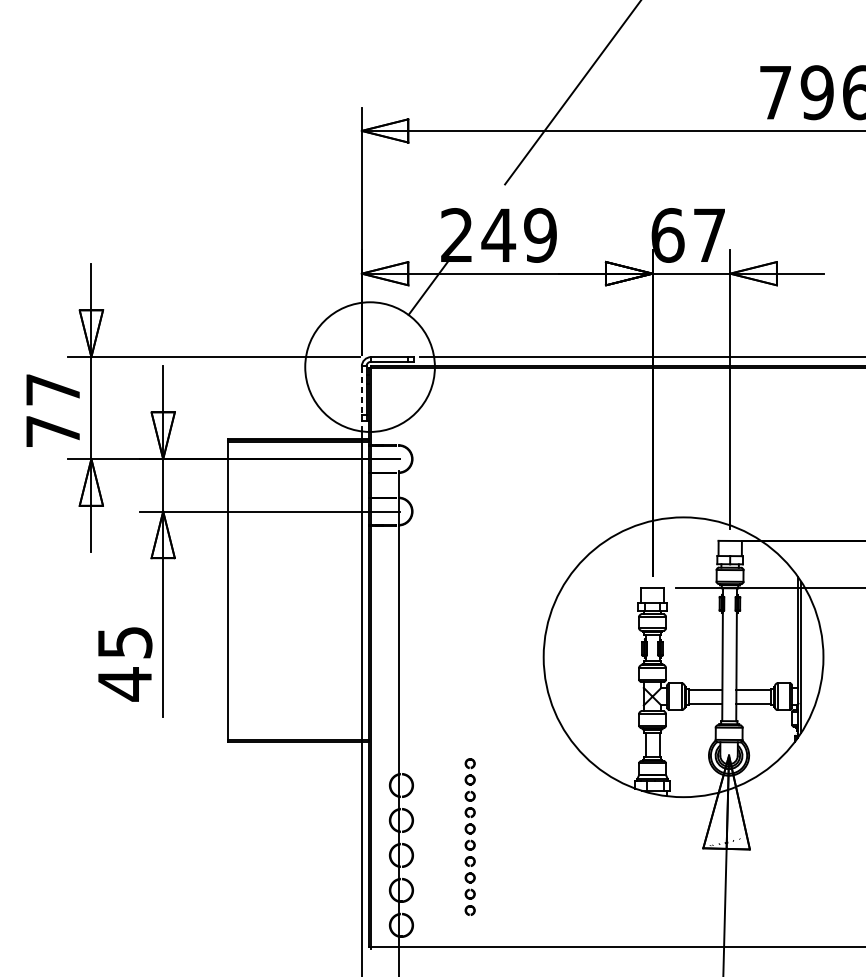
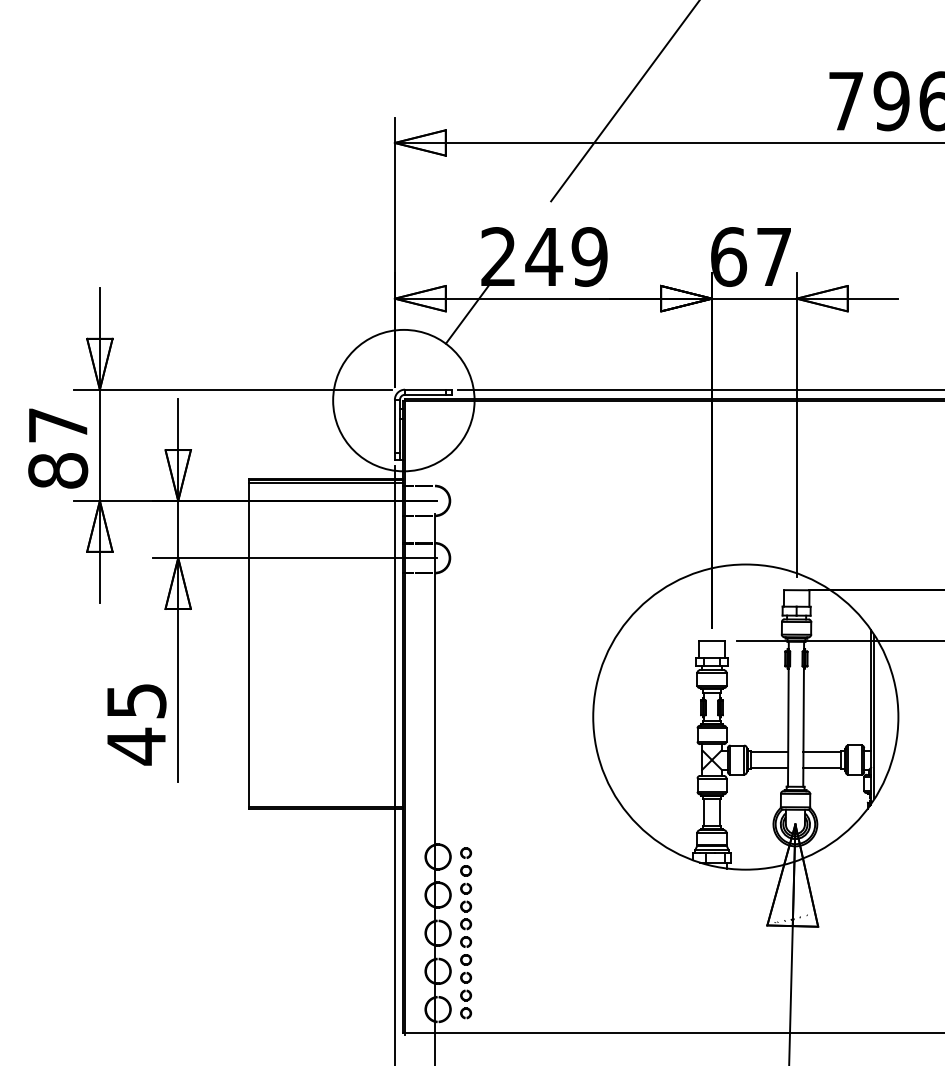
line: (361, 390) -> (394, 426), dashed -> solid
text: (53, 431) -> (58, 470), 77 -> 87
part: (470, 837) -> (466, 933), moved

